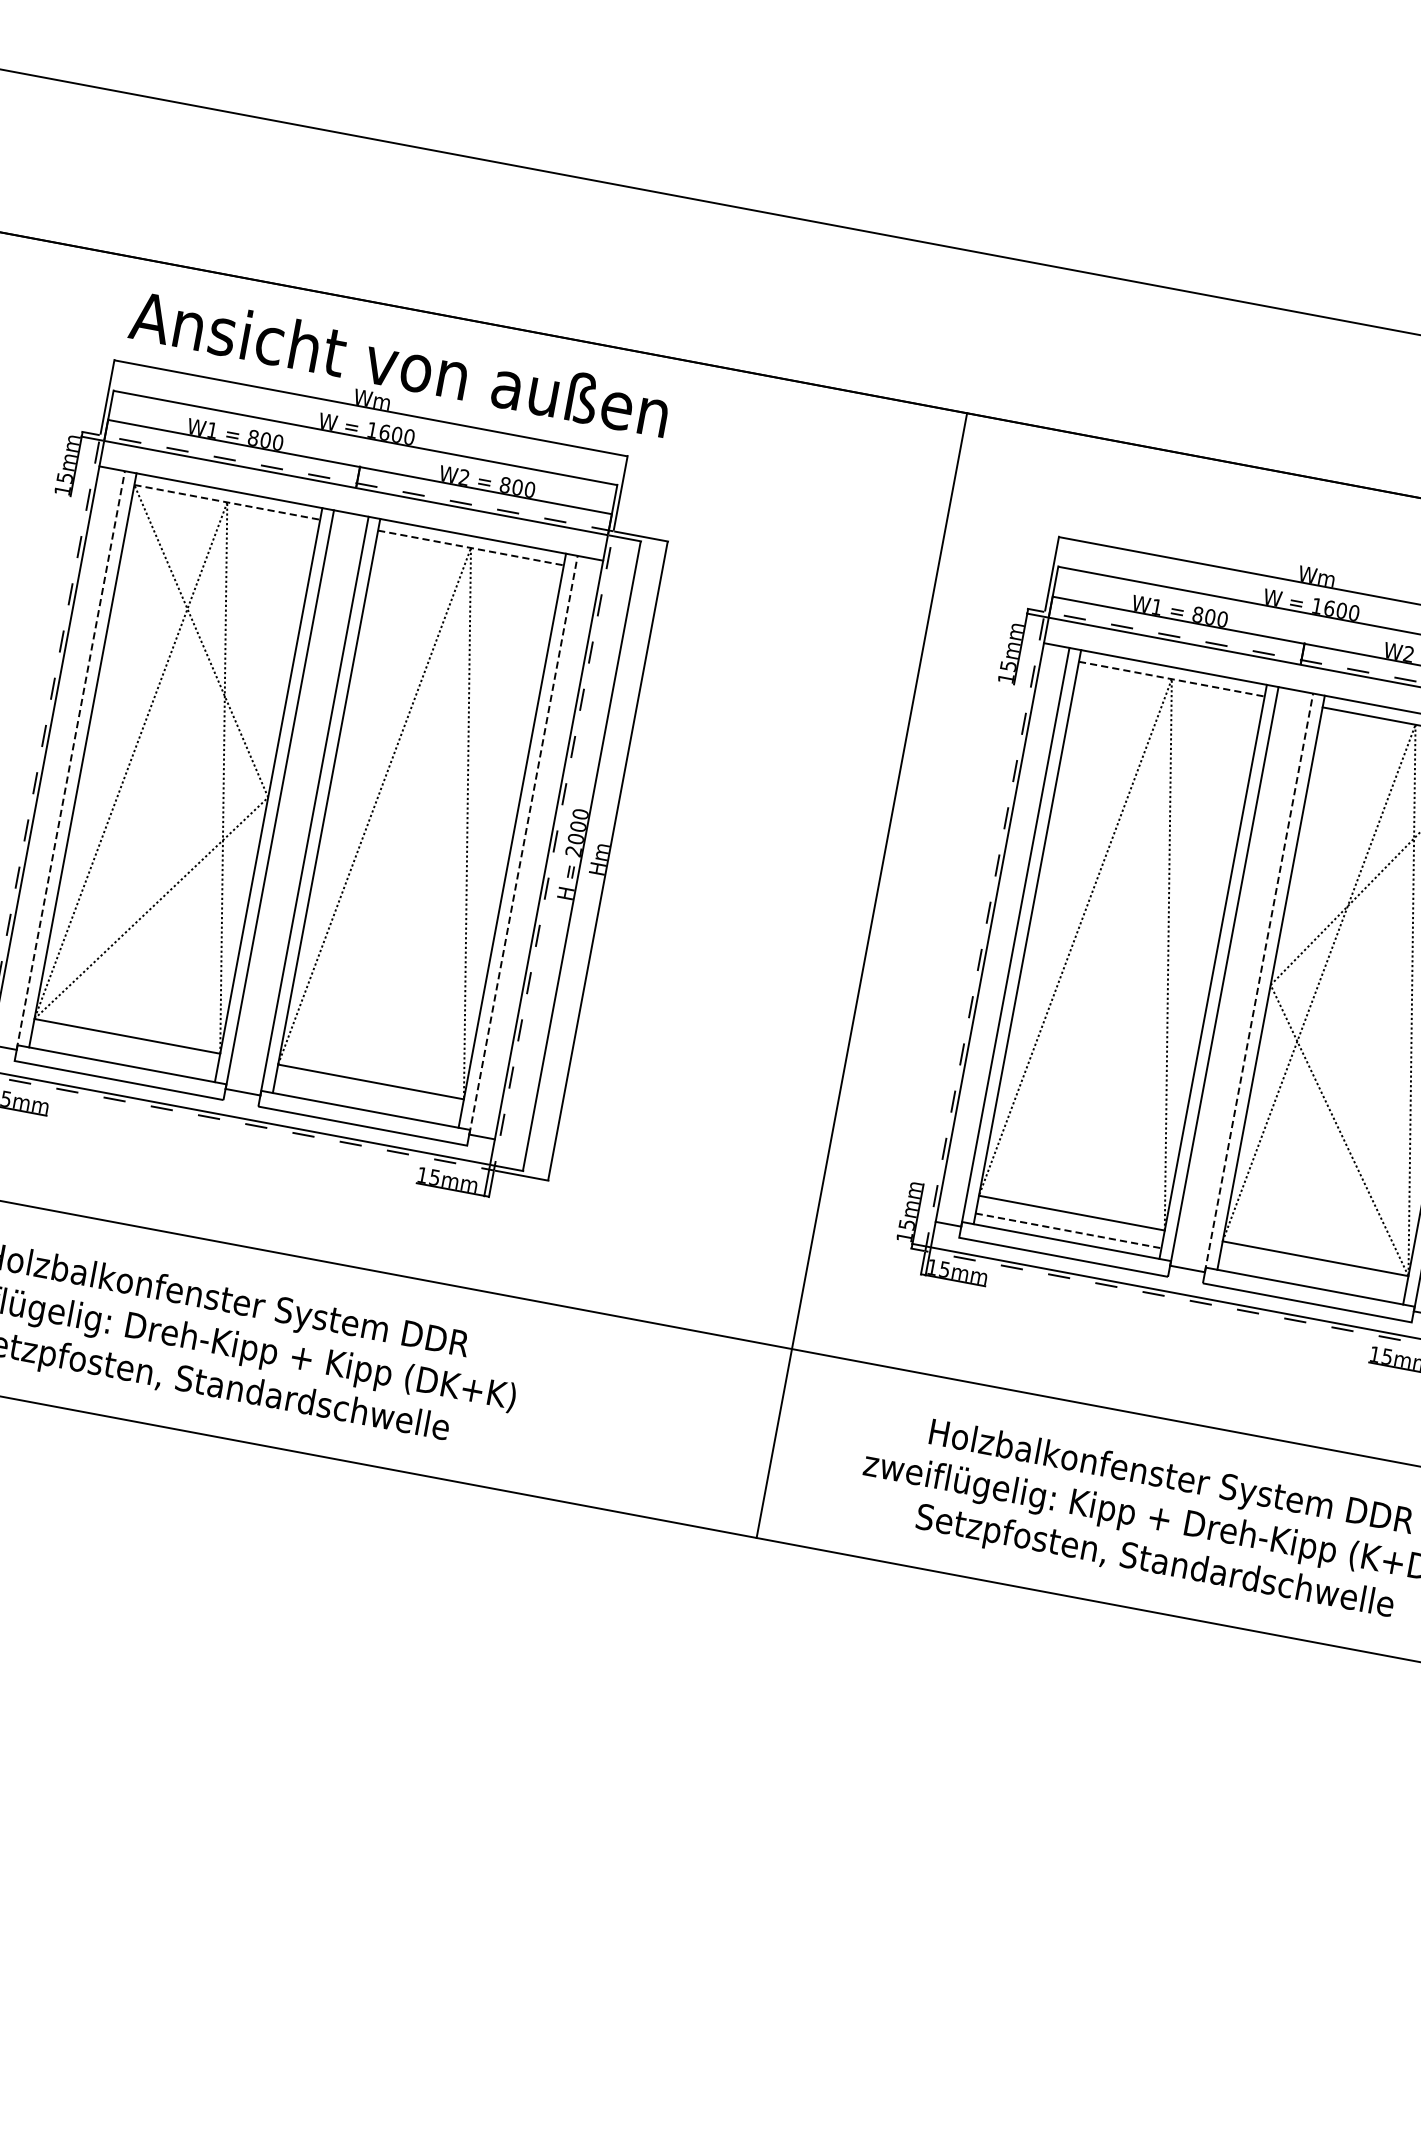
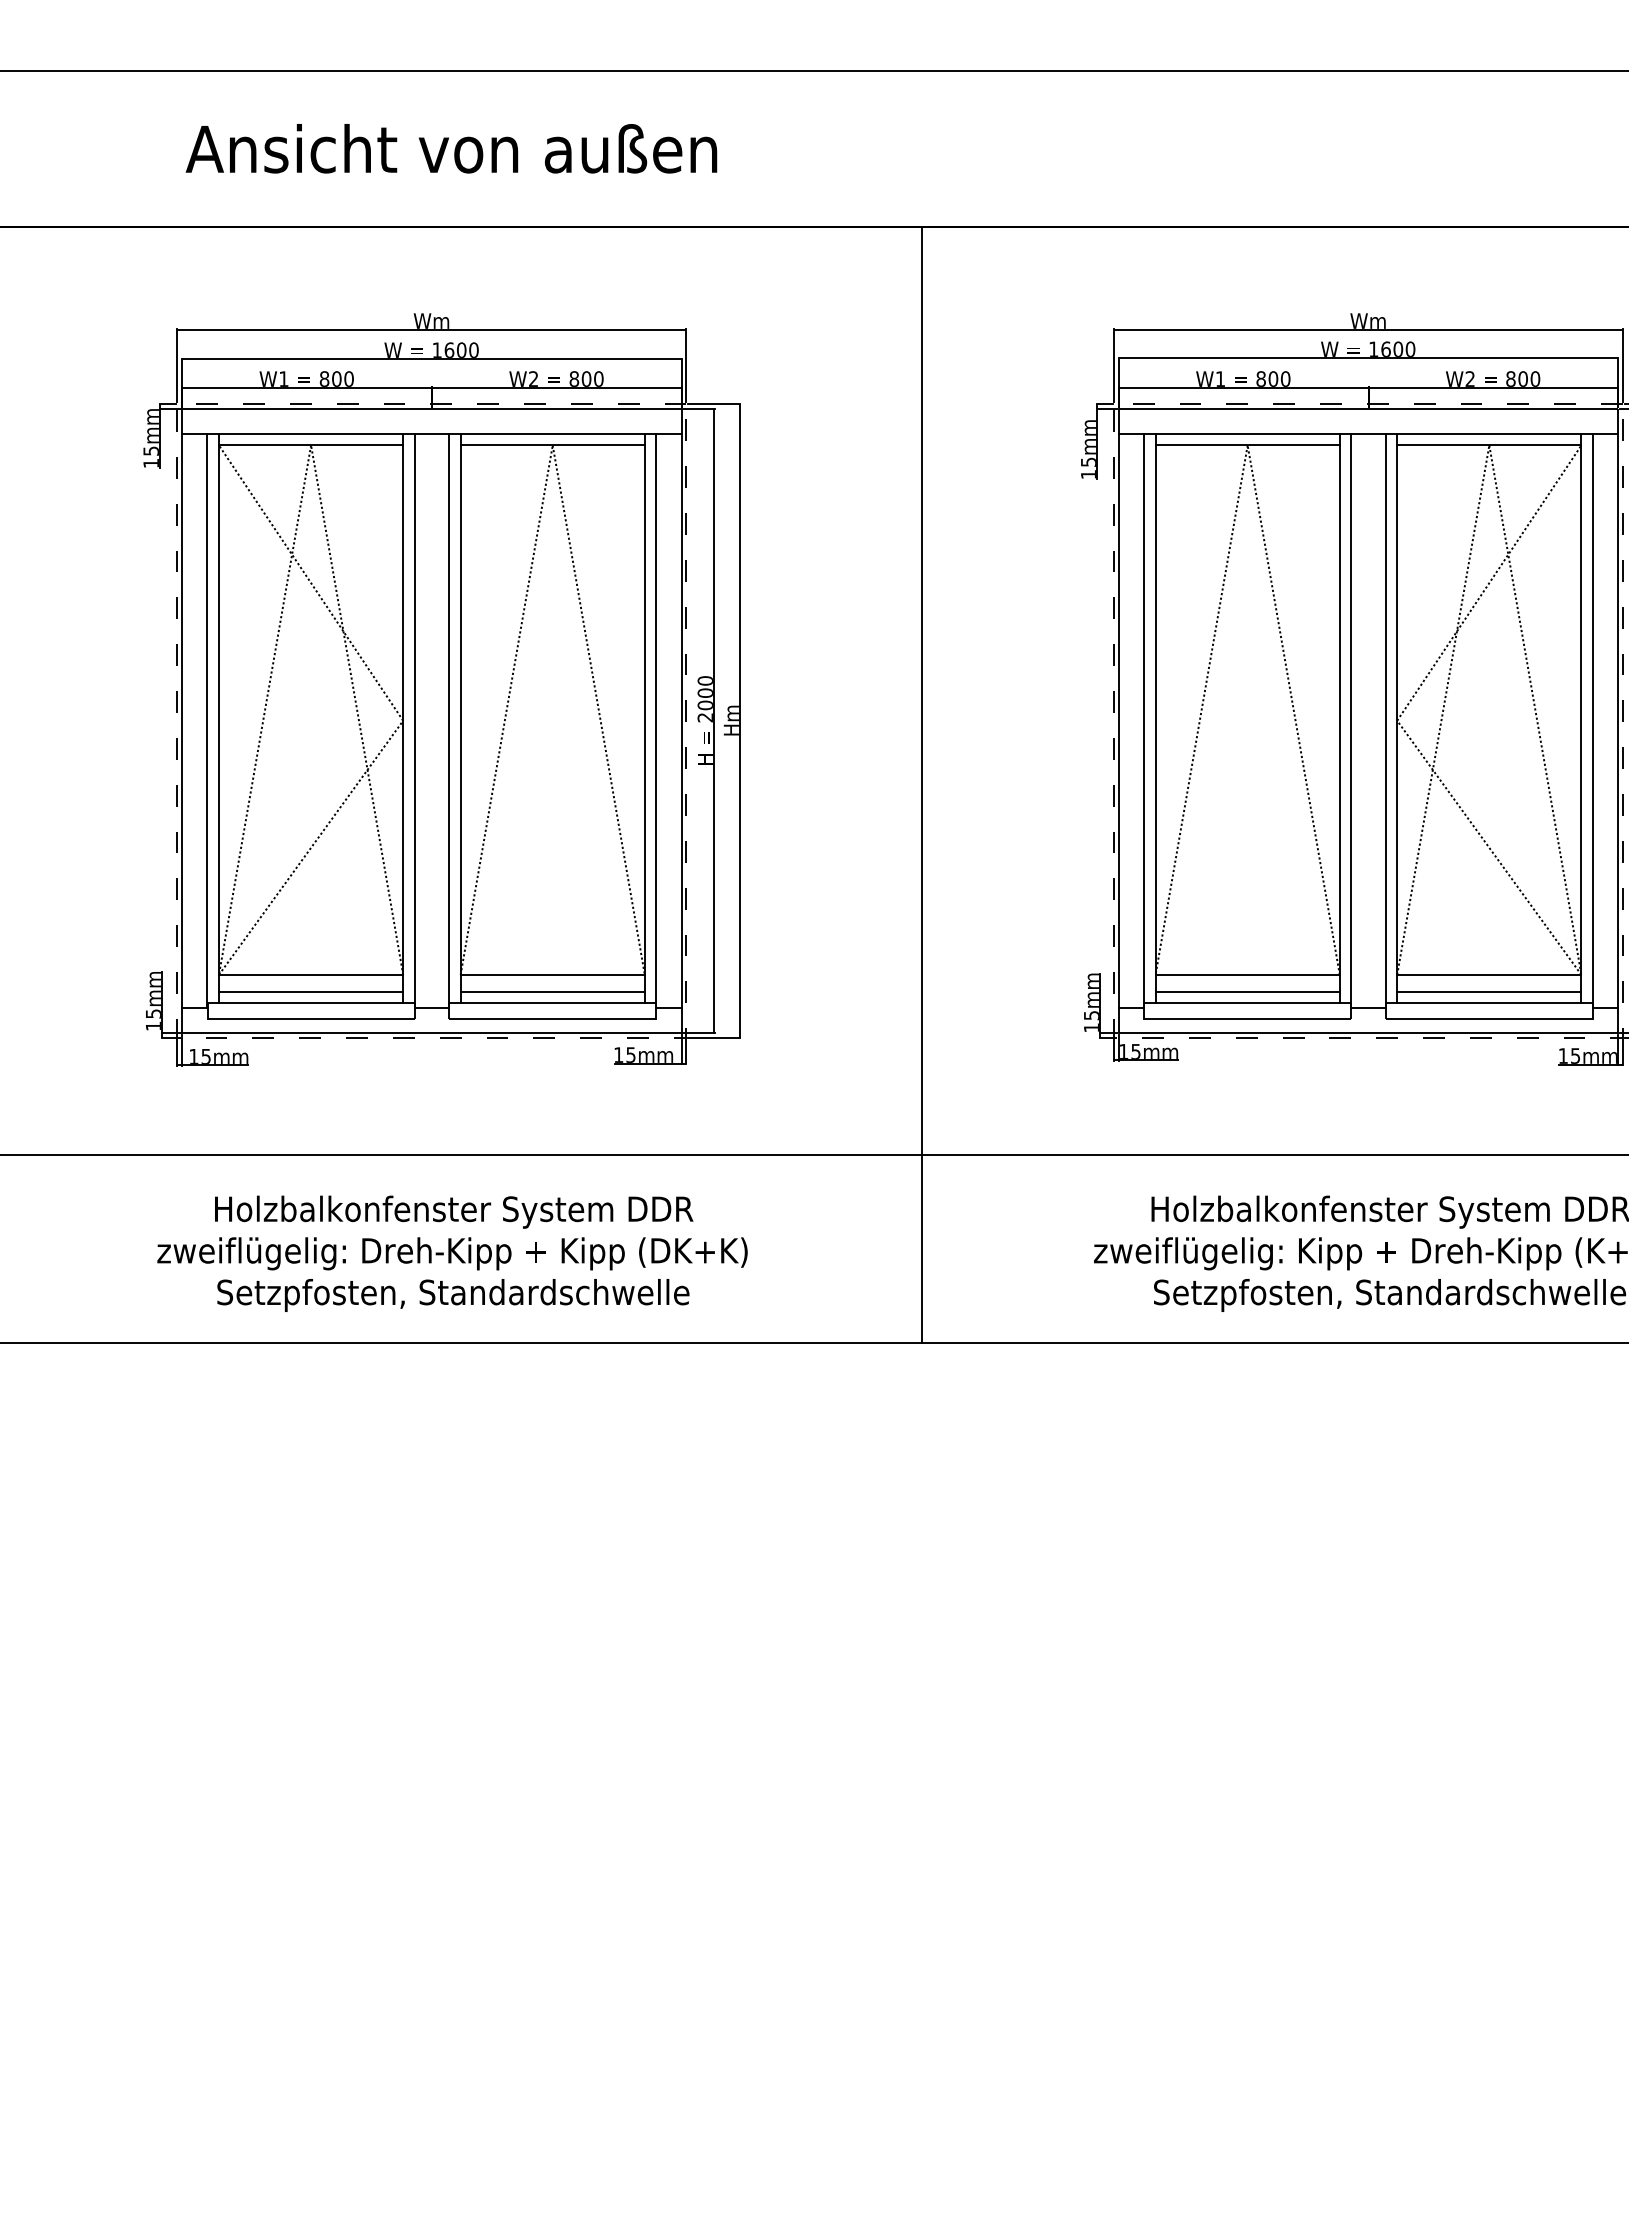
text: (399, 363) -> (451, 148), moved
line: (227, 502) -> (311, 445), dashed -> solid
line: (471, 548) -> (553, 445), dashed -> solid
line: (1172, 679) -> (1248, 445), dashed -> solid
line: (70, 760) -> (207, 720), dashed -> solid
line: (523, 845) -> (656, 720), dashed -> solid
line: (861, 975) -> (921, 784), moved
line: (1258, 982) -> (1385, 720), dashed -> solid
line: (124, 1054) -> (311, 992), added
line: (367, 1099) -> (552, 992), added
line: (1069, 1231) -> (1248, 992), dashed -> solid
line: (1312, 1276) -> (1489, 992), added

